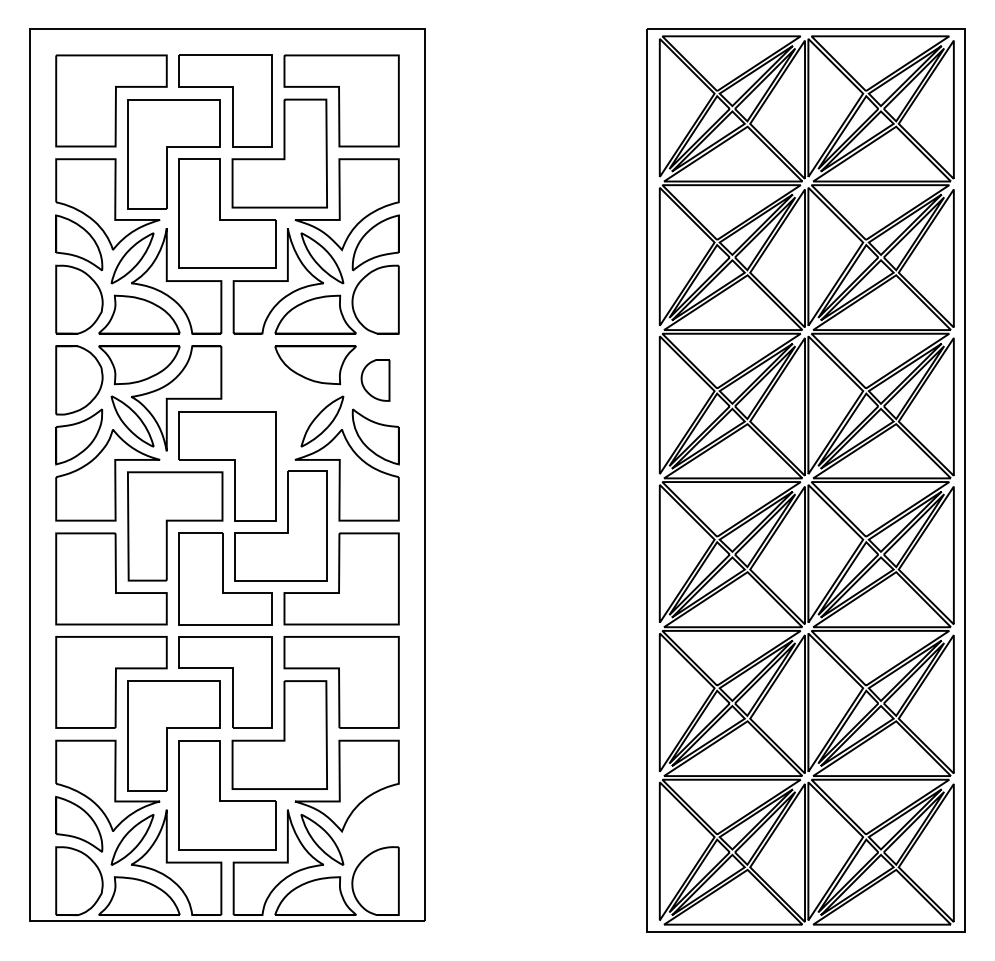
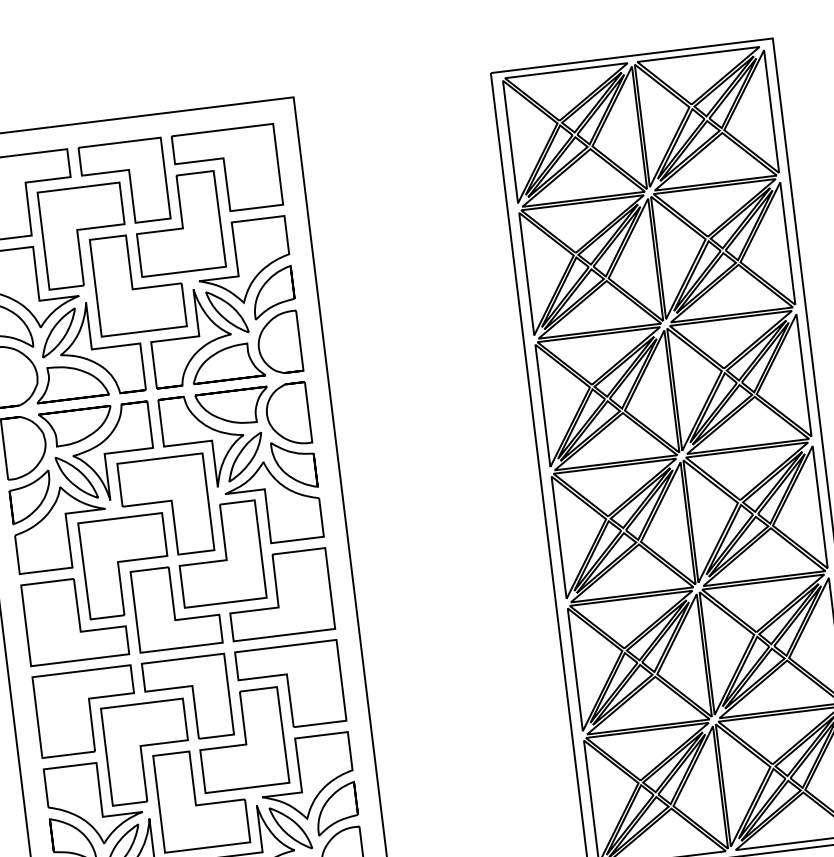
part: (375, 380) -> (287, 414), size x1.67
part: (277, 398) -> (202, 441), added
part: (375, 823) -> (336, 808), added

